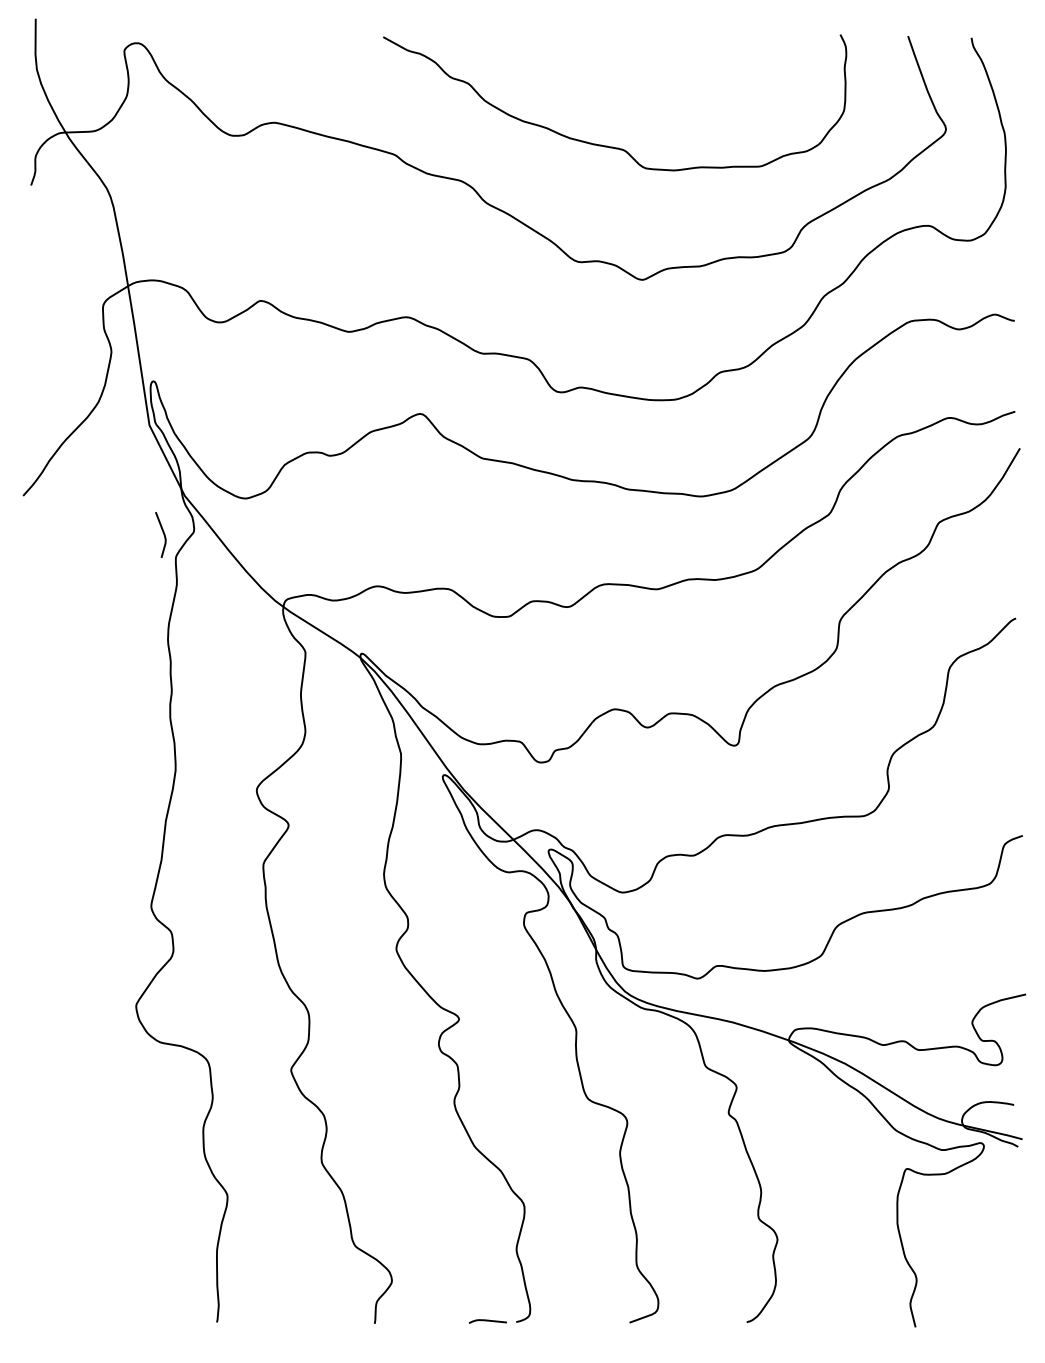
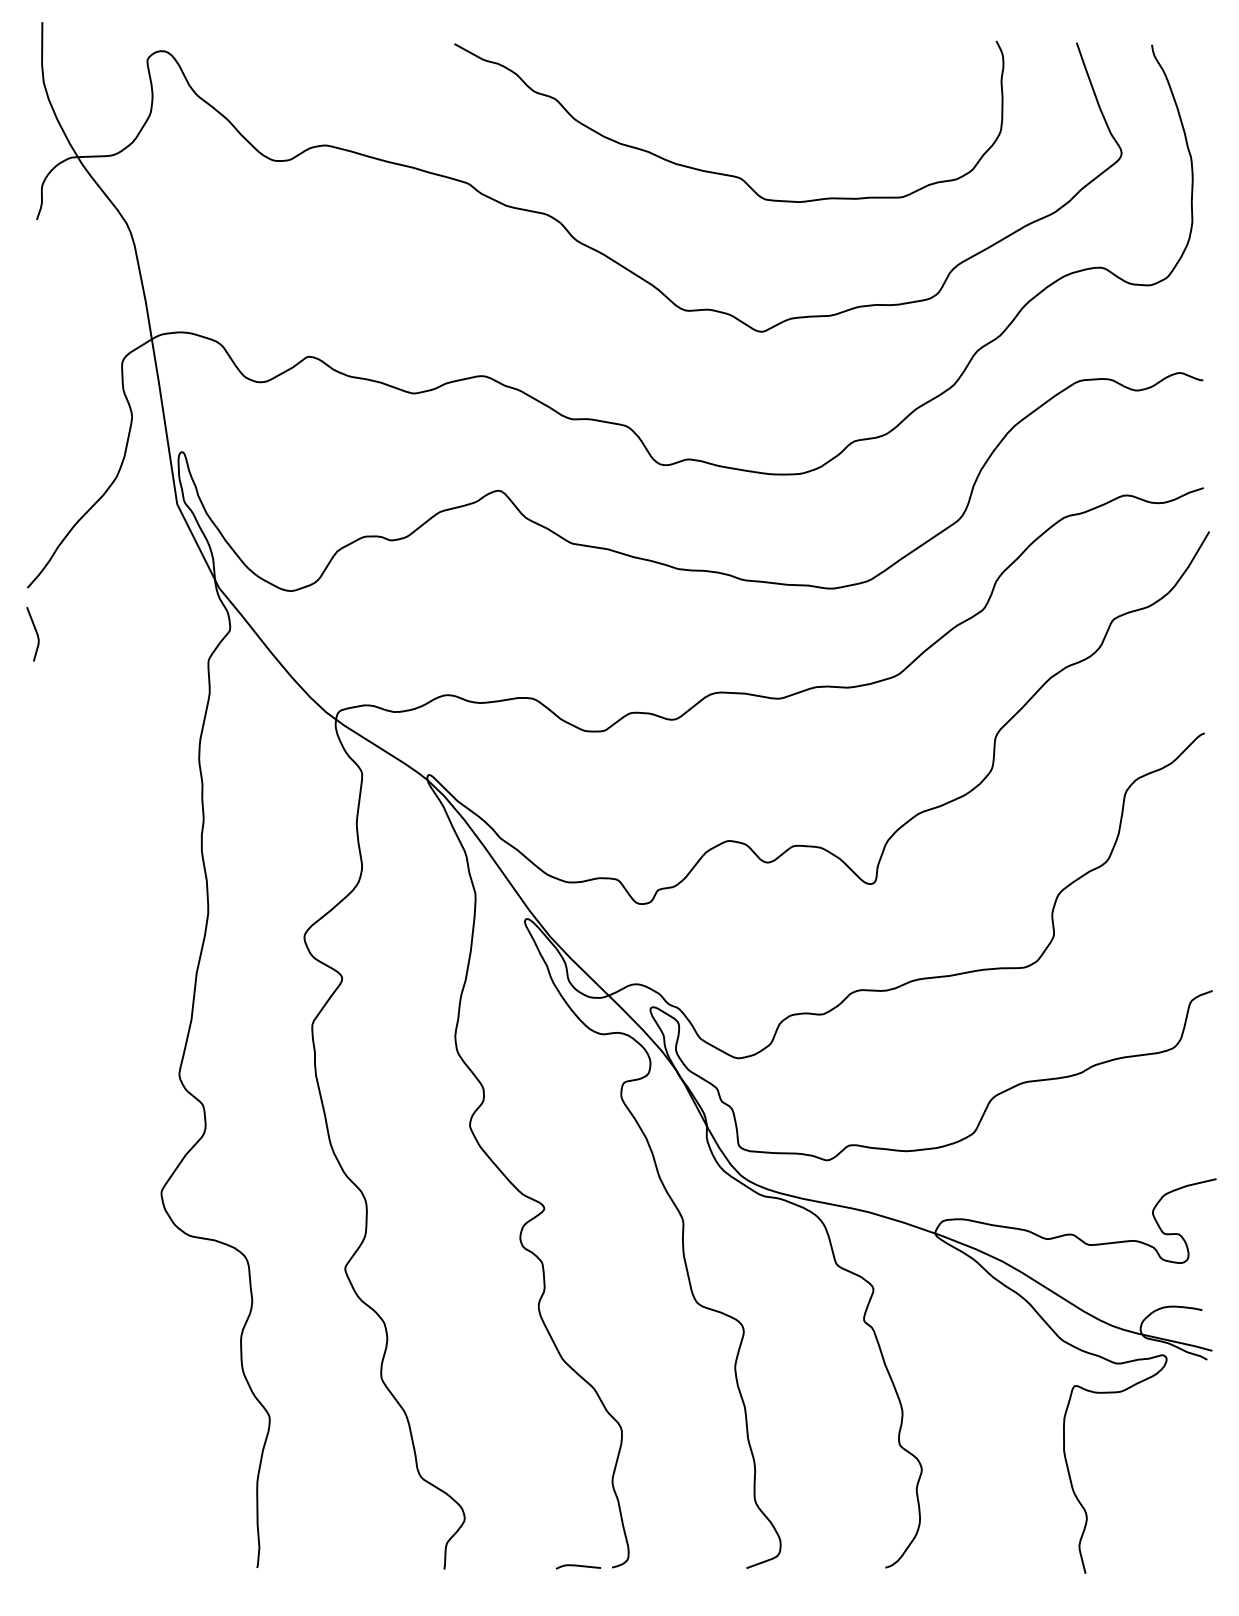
line: (162, 532) -> (34, 631), moved

